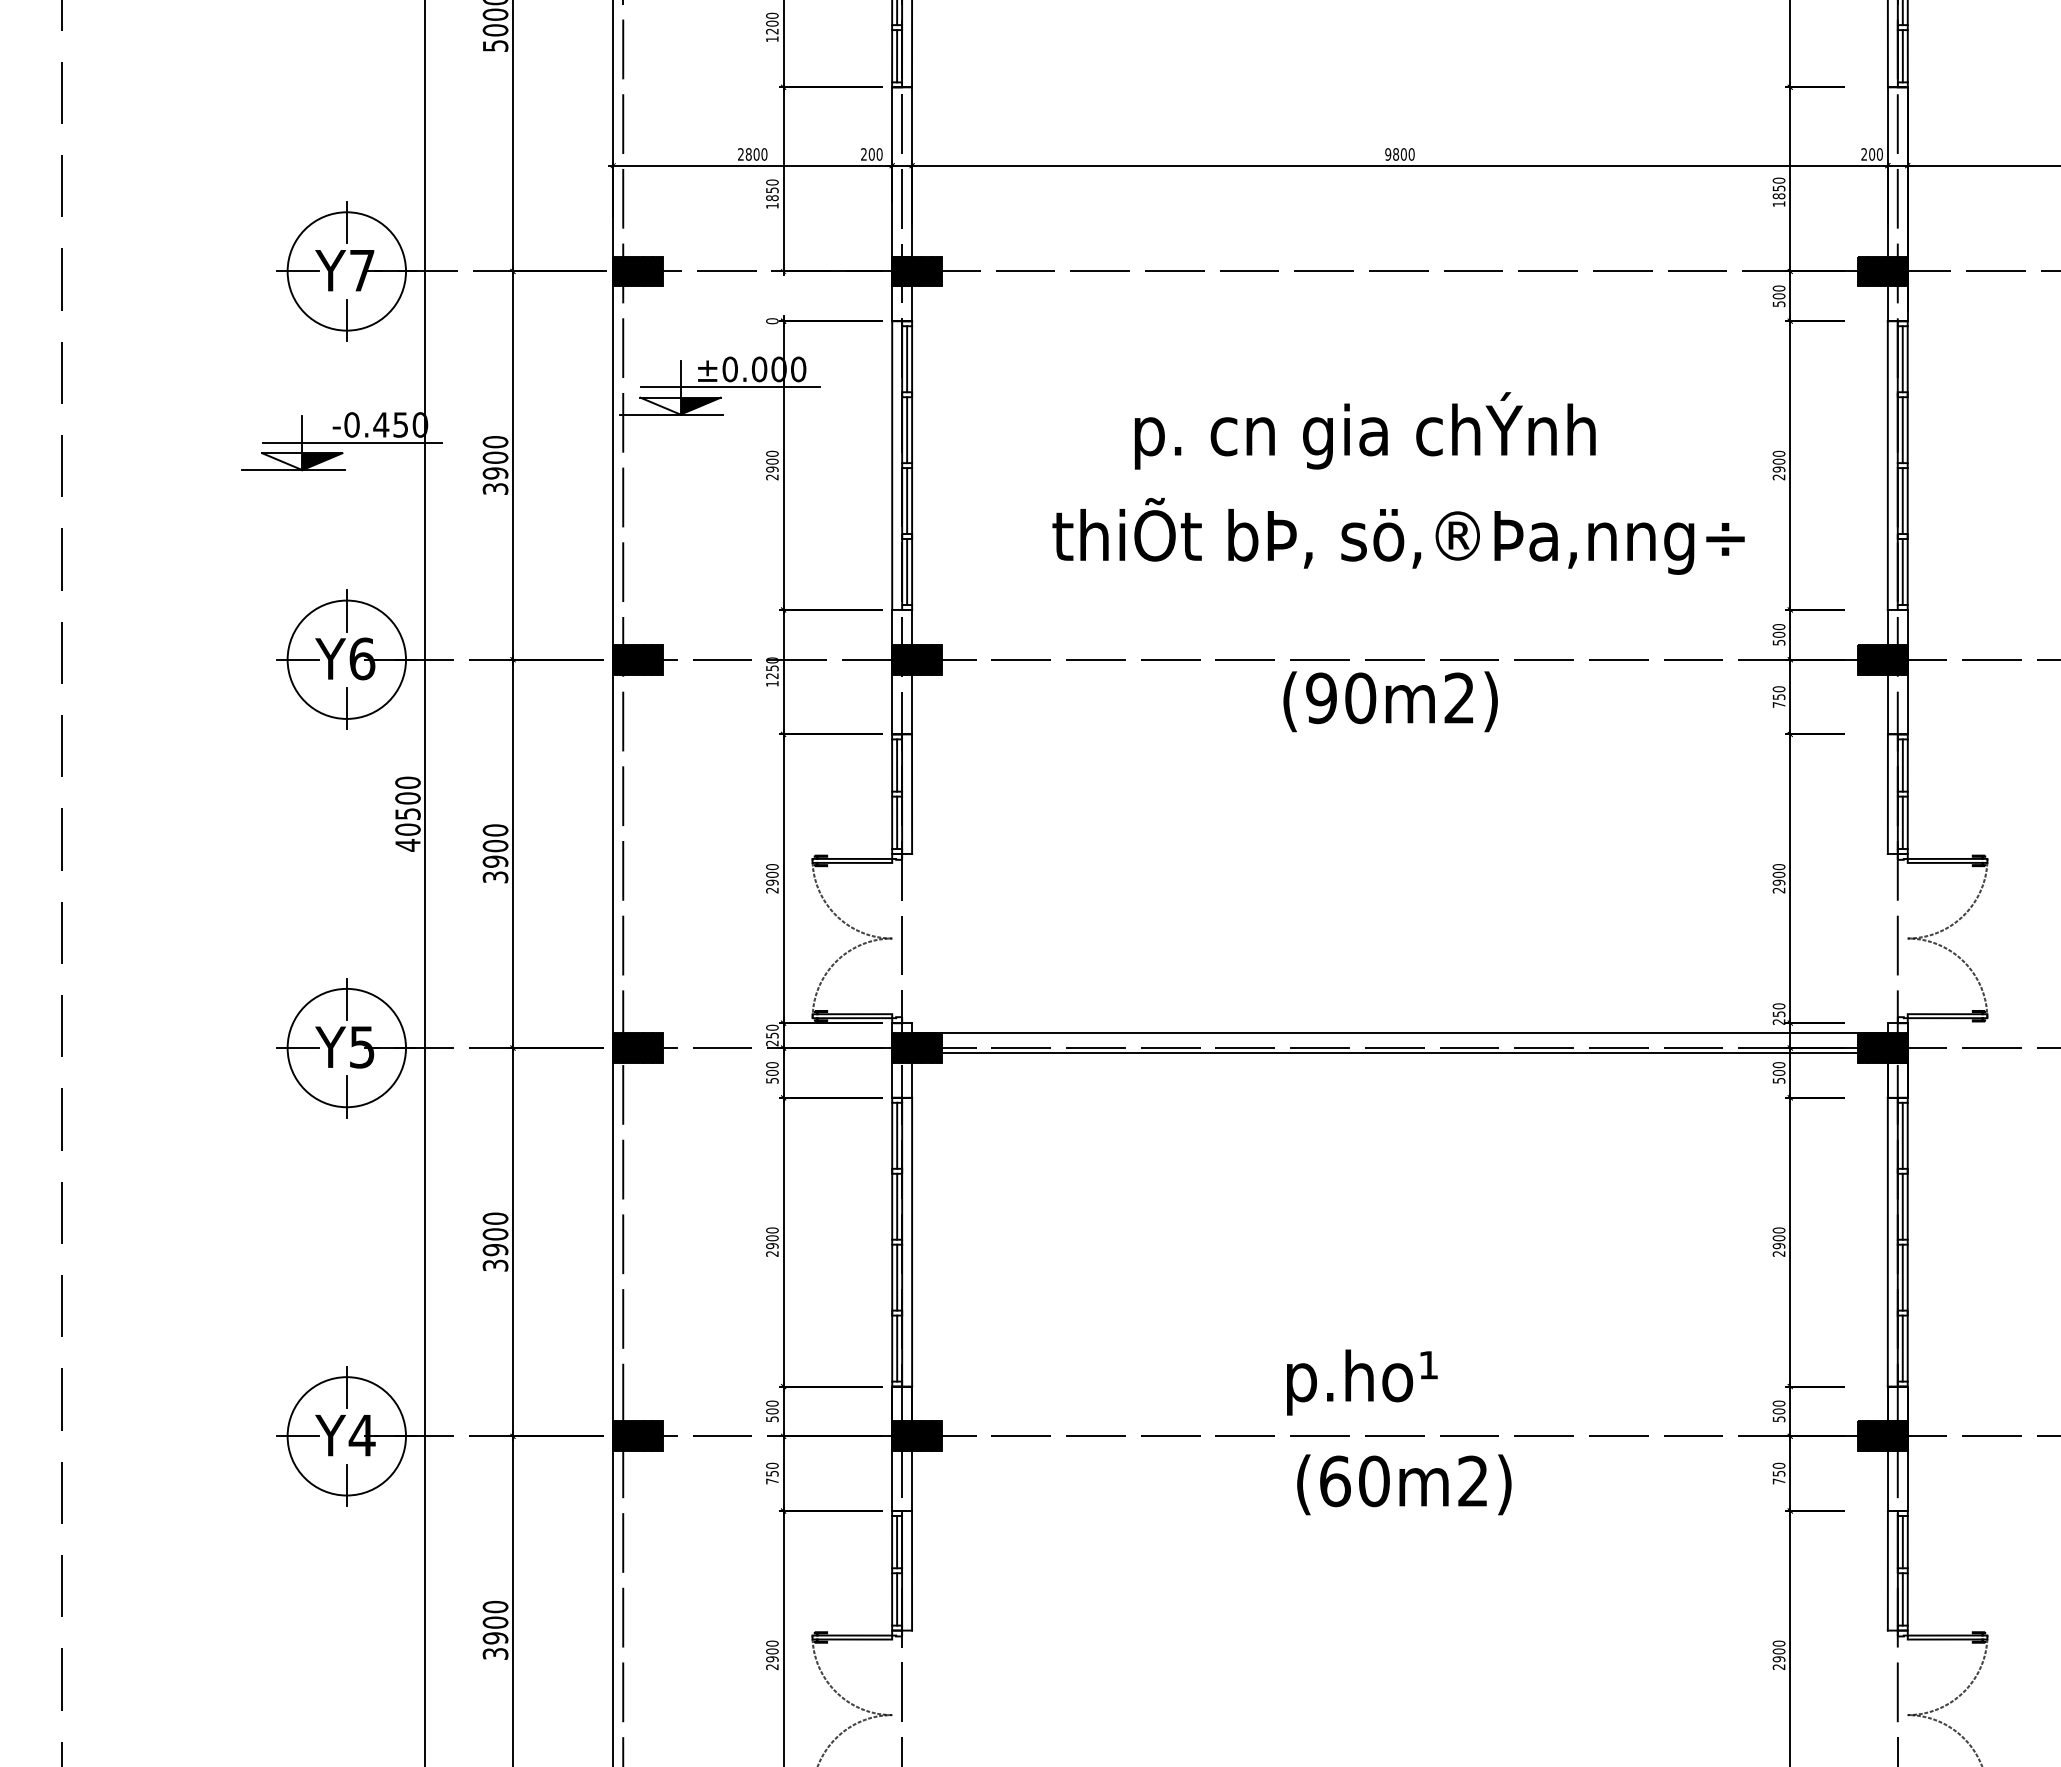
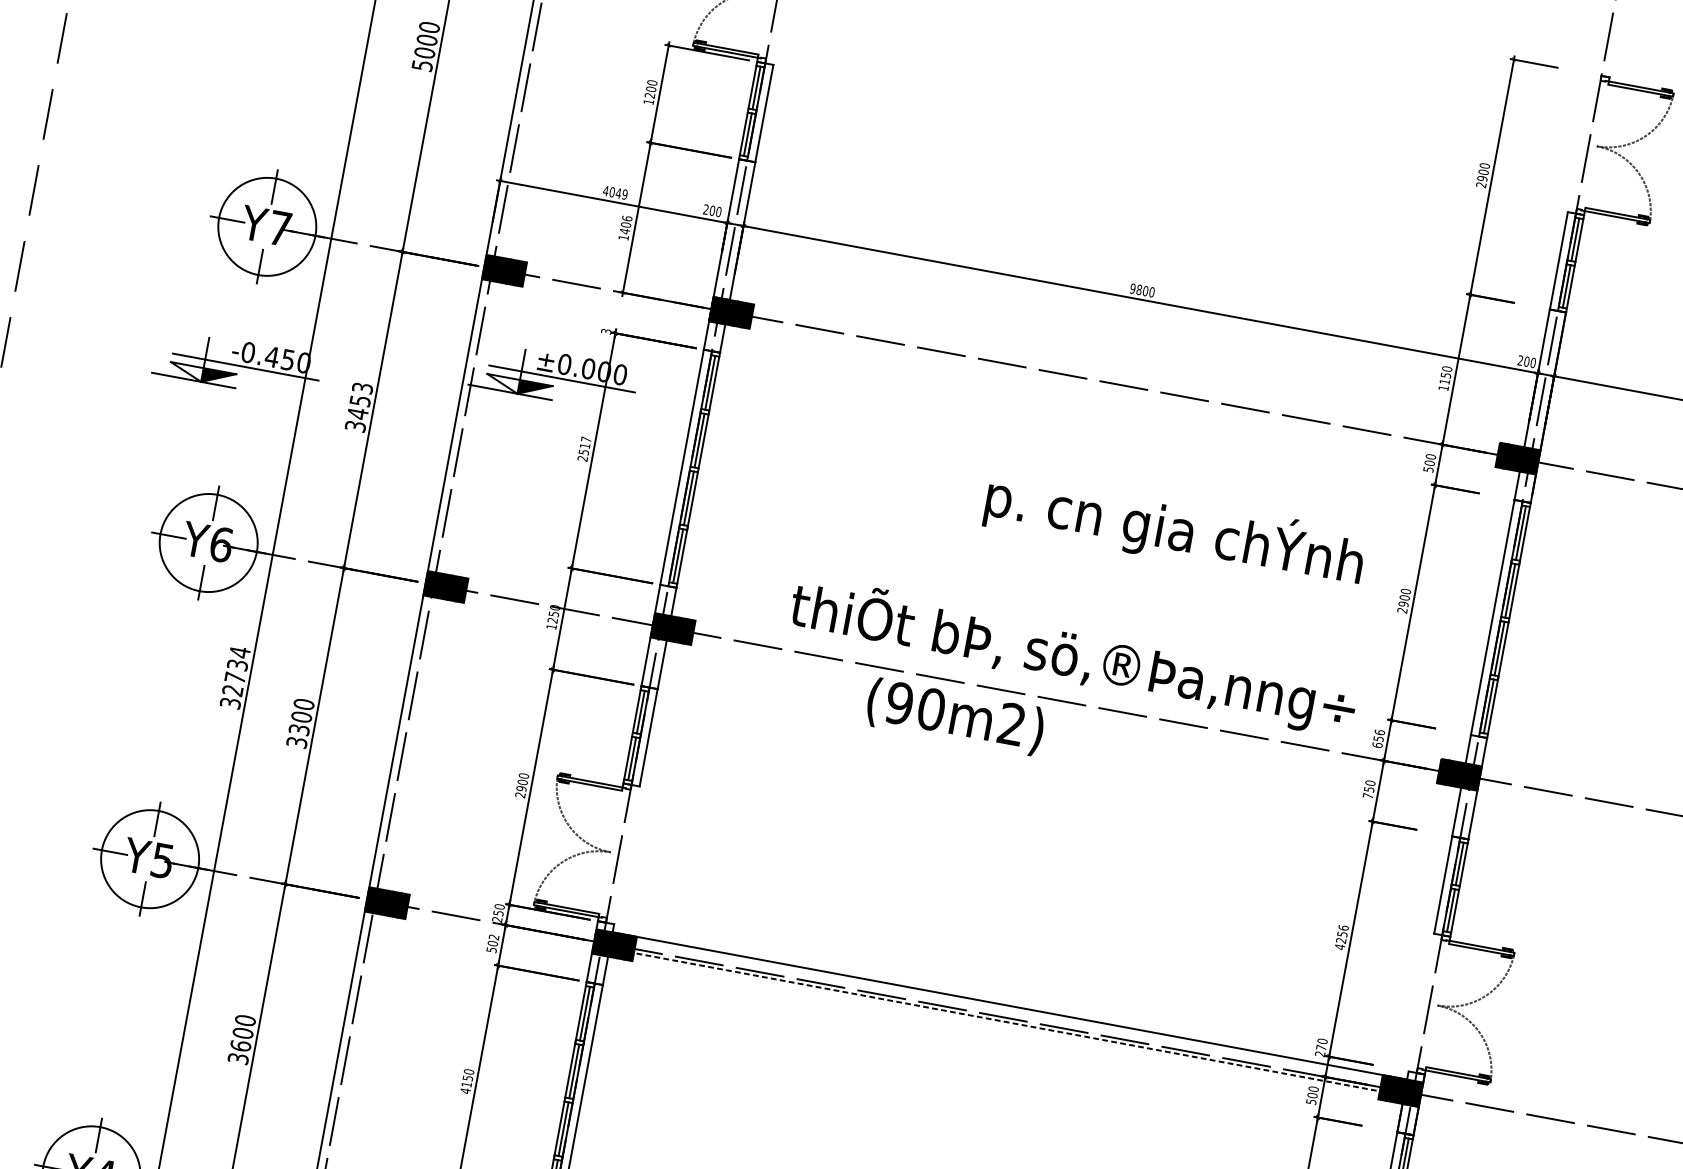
text: (752, 154) -> (615, 192), 2800 -> 4049
text: (772, 190) -> (626, 225), 1850 -> 1406
text: (1778, 196) -> (1444, 381), 1850 -> 1150
text: (772, 321) -> (606, 331), 0 -> 3
text: (1365, 430) -> (1175, 529), moved
text: (495, 457) -> (360, 400), 3900 -> 3453
text: (772, 461) -> (585, 445), 2900 -> 2517
text: (1398, 536) -> (1073, 656), moved
text: (1778, 634) -> (1378, 738), 500 -> 656
text: (1390, 701) -> (955, 716), moved
text: (407, 813) -> (234, 677), 40500 -> 32734
text: (495, 861) -> (299, 729), 3900 -> 3300
text: (1778, 878) -> (1341, 937), 2900 -> 4256
text: (1779, 1014) -> (1321, 1048), 250 -> 270
line: (1399, 1053) -> (1006, 1022), solid -> dashed
text: (772, 1065) -> (494, 937), 500 -> 502
text: (772, 1246) -> (466, 1085), 2900 -> 4150
text: (495, 1249) -> (240, 1045), 3900 -> 3600

